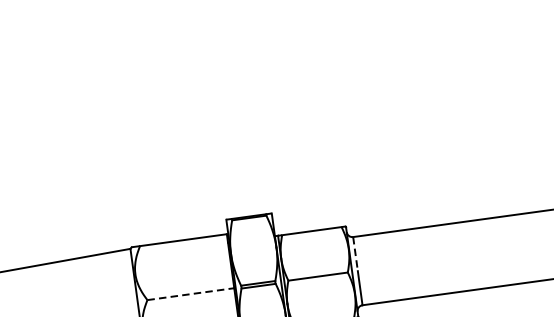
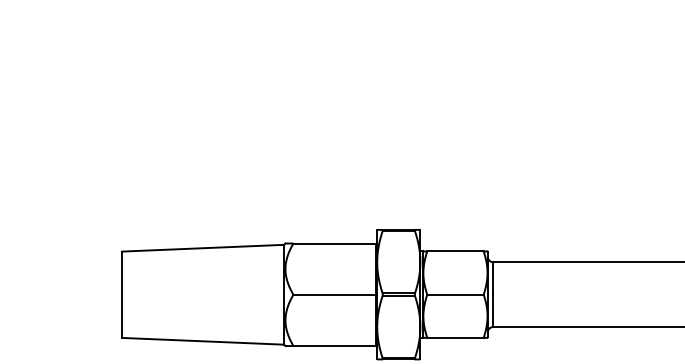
line: (355, 254) -> (493, 278), dashed -> solid
line: (191, 293) -> (335, 294), dashed -> solid

